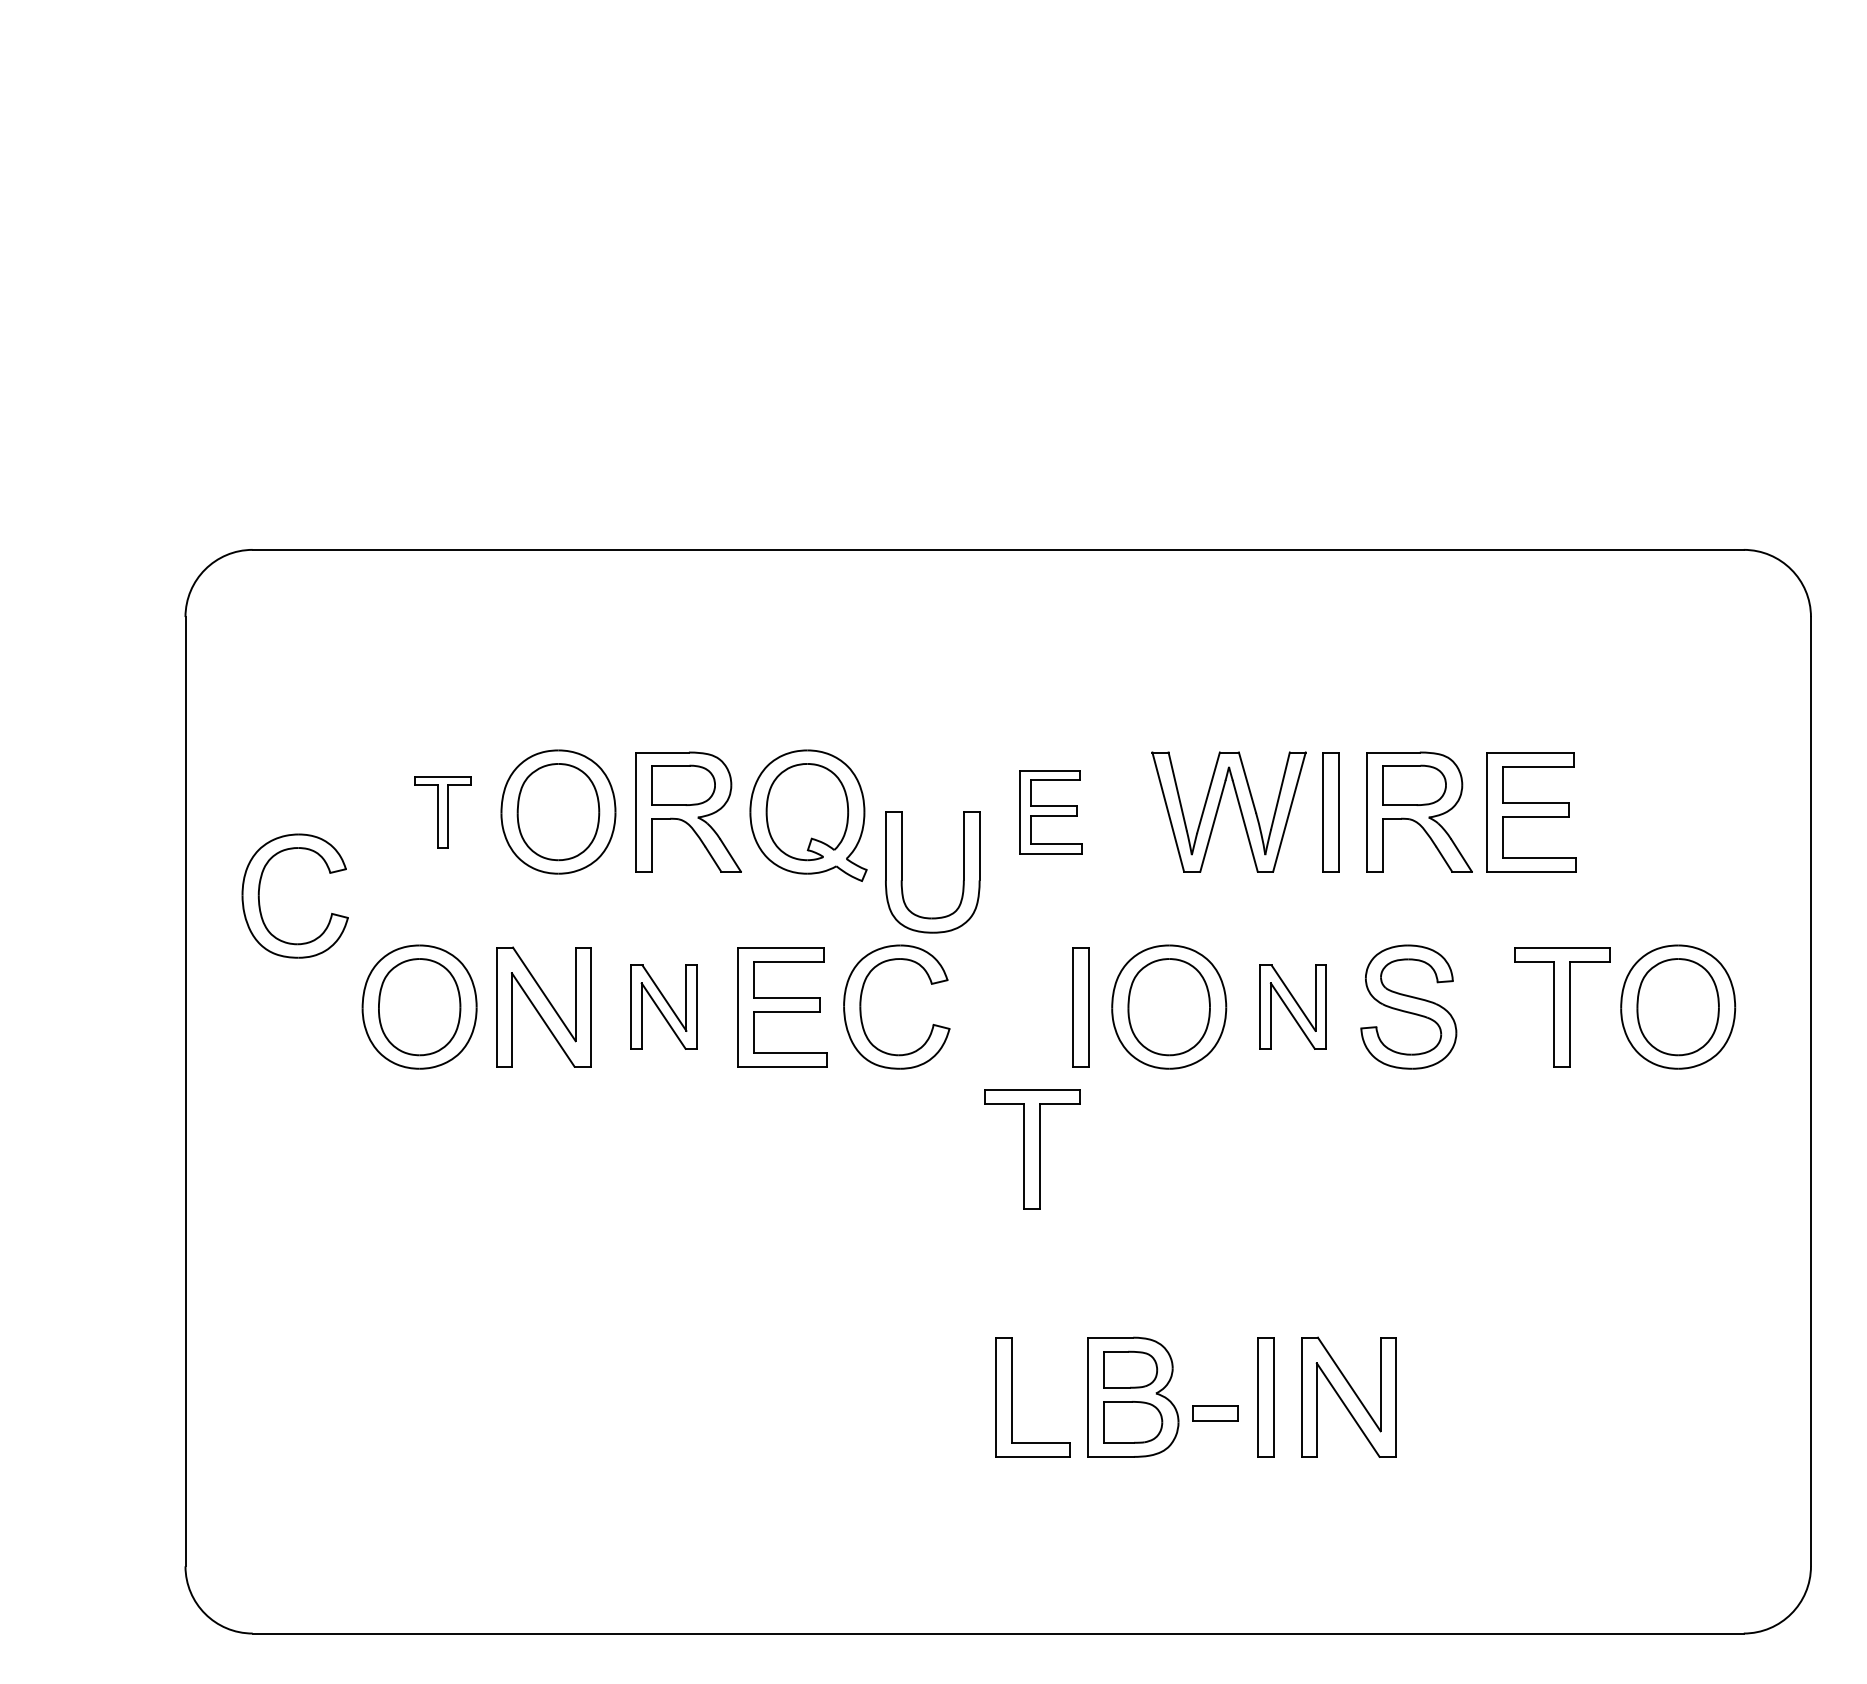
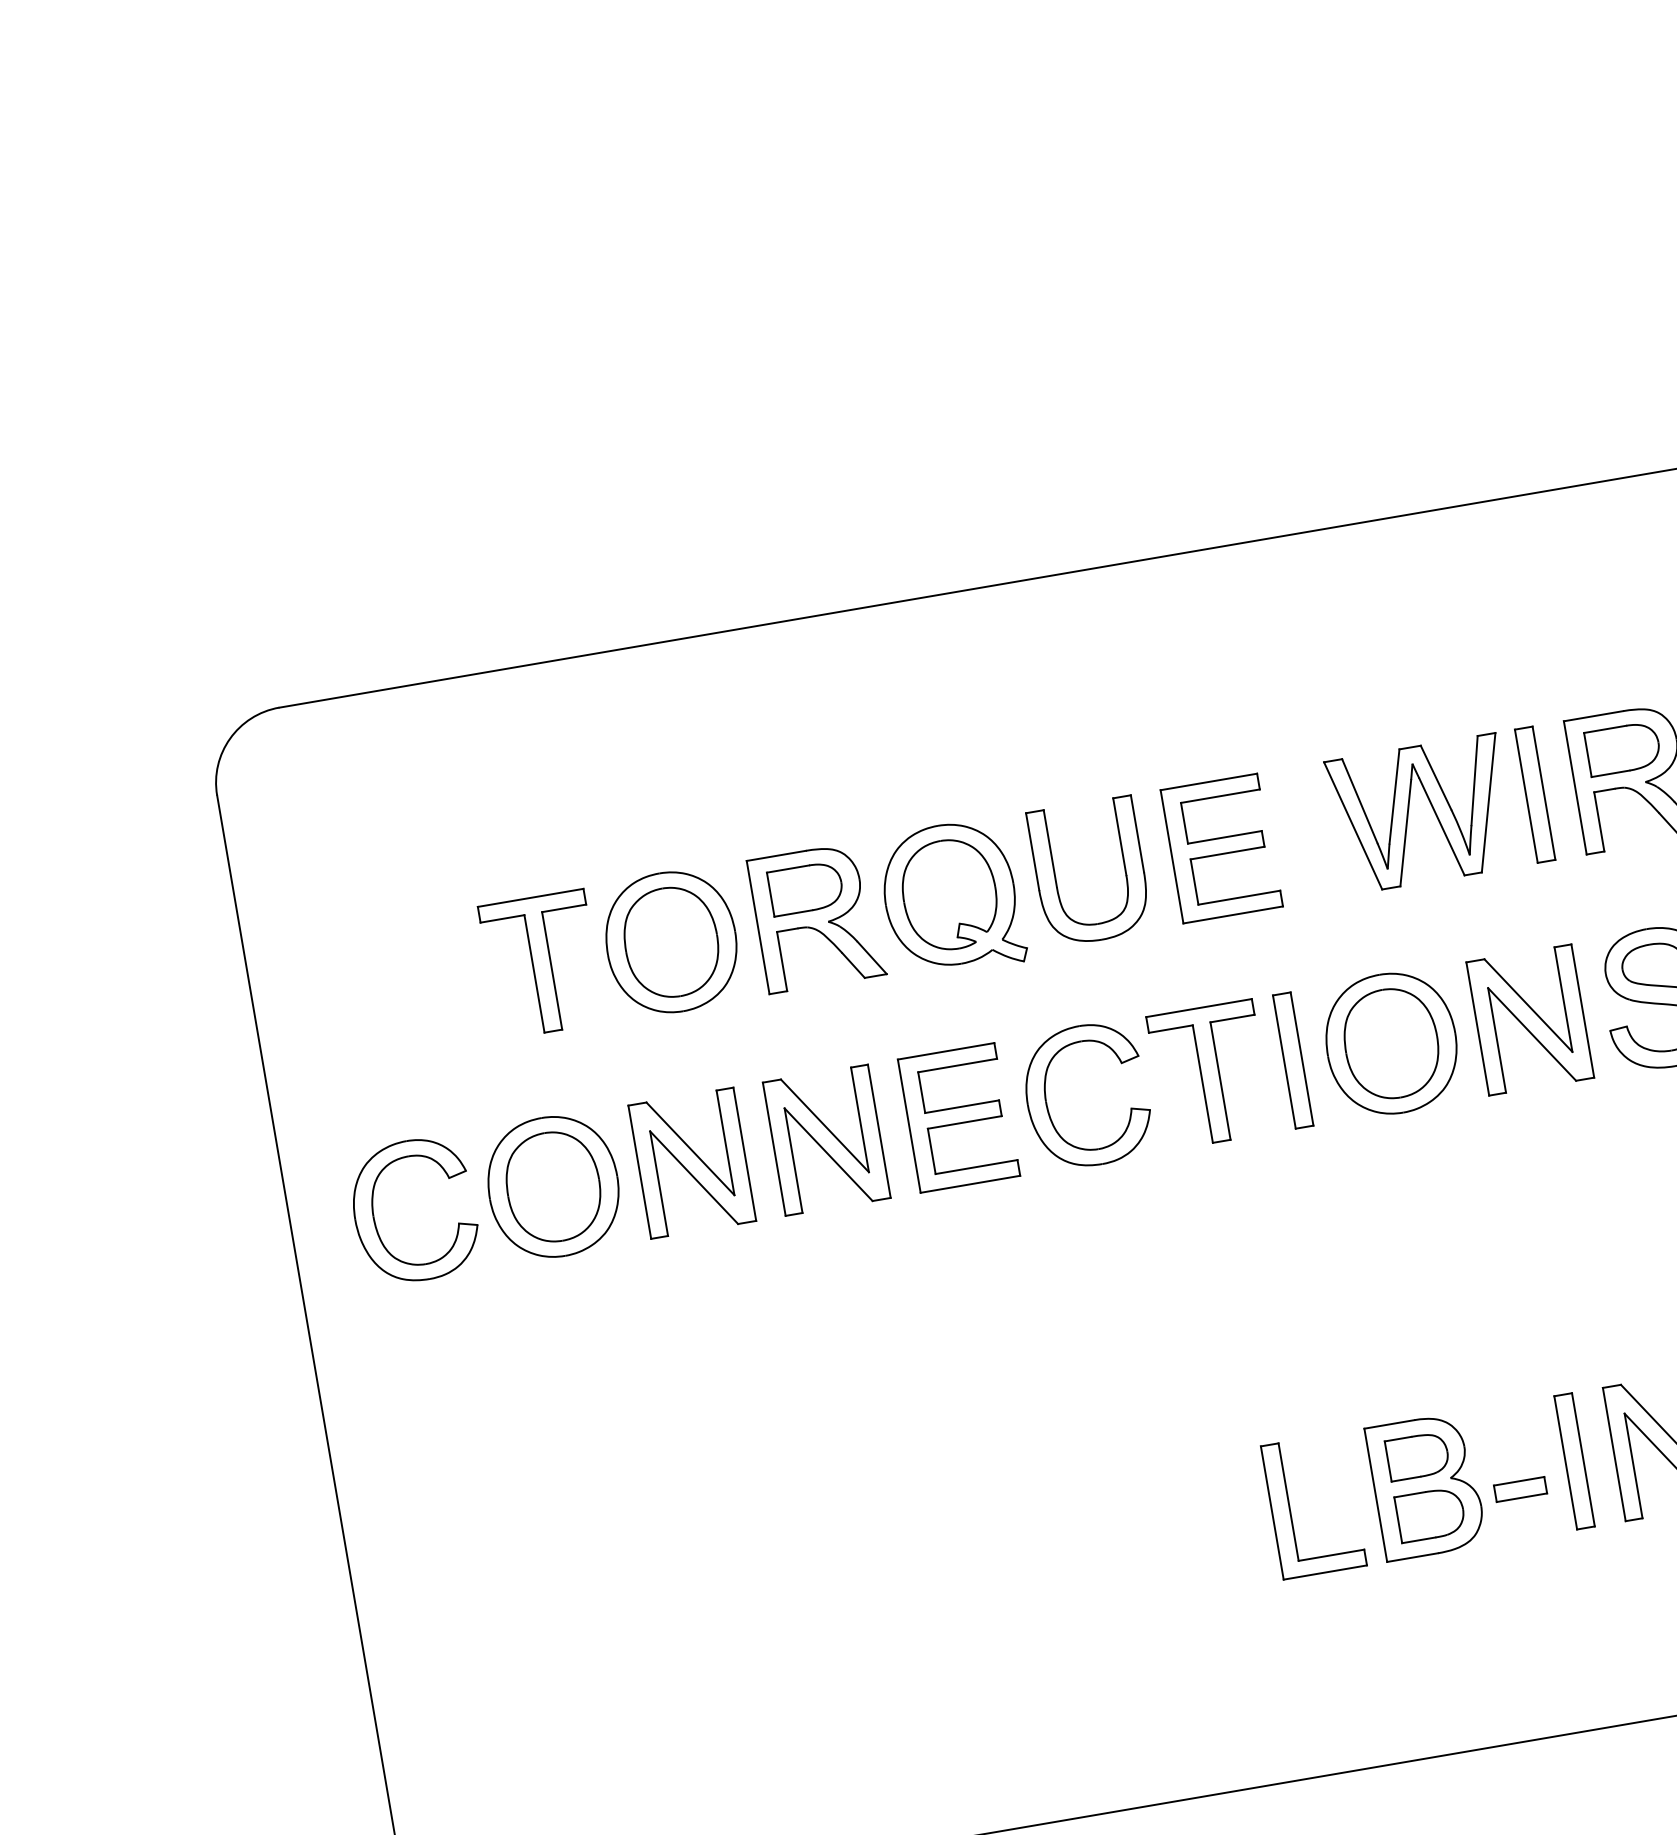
part: (442, 812) -> (541, 964), size x1.67
part: (1050, 812) -> (1221, 848), size x1.43
part: (902, 872) -> (1056, 878), moved
part: (260, 888) -> (374, 1208), moved
part: (663, 1006) -> (825, 1139), size x1.43
part: (1292, 1006) -> (1529, 1019), size x1.43
part: (1032, 1149) -> (1210, 1075), moved

